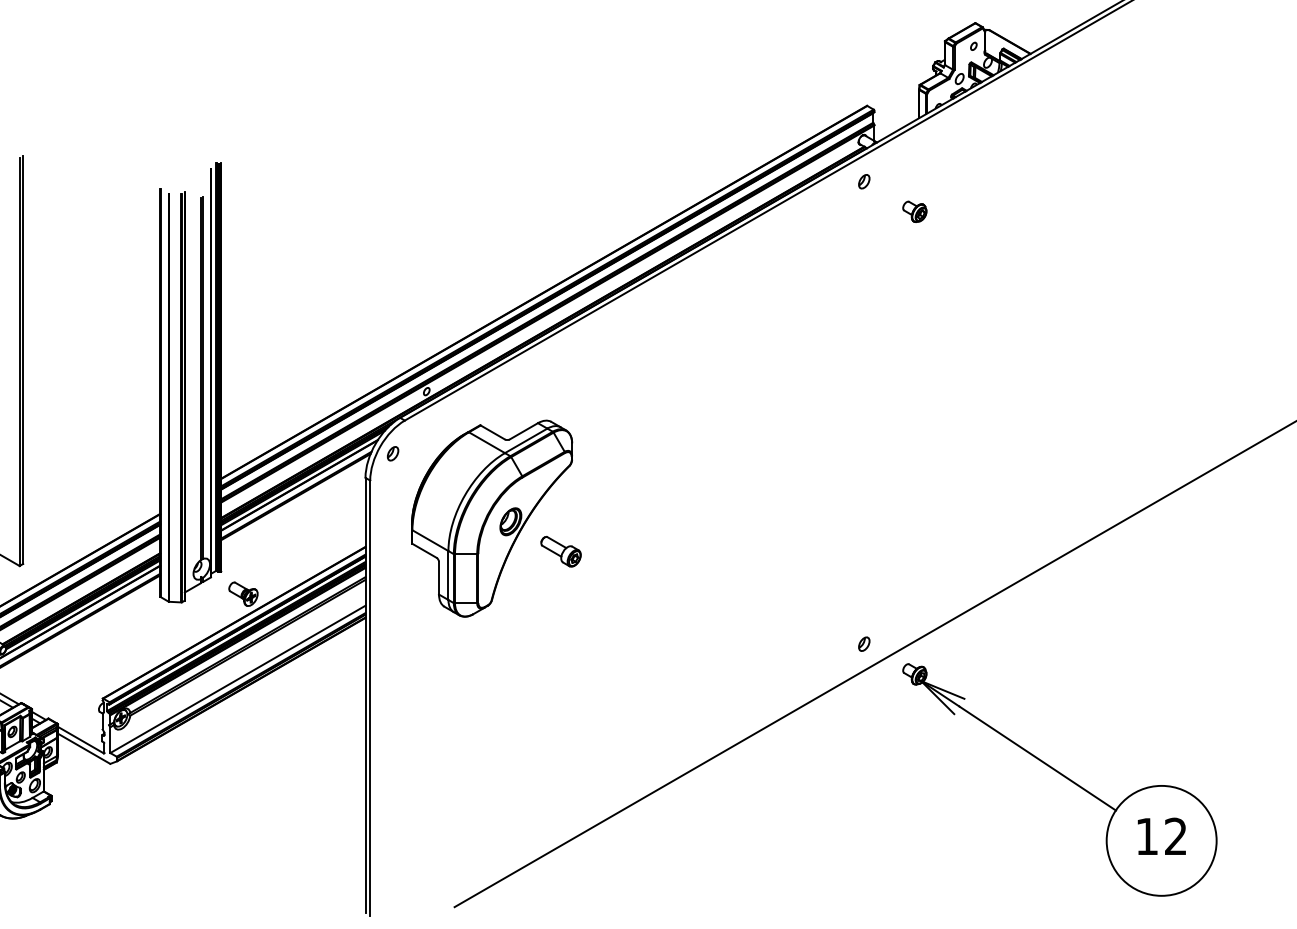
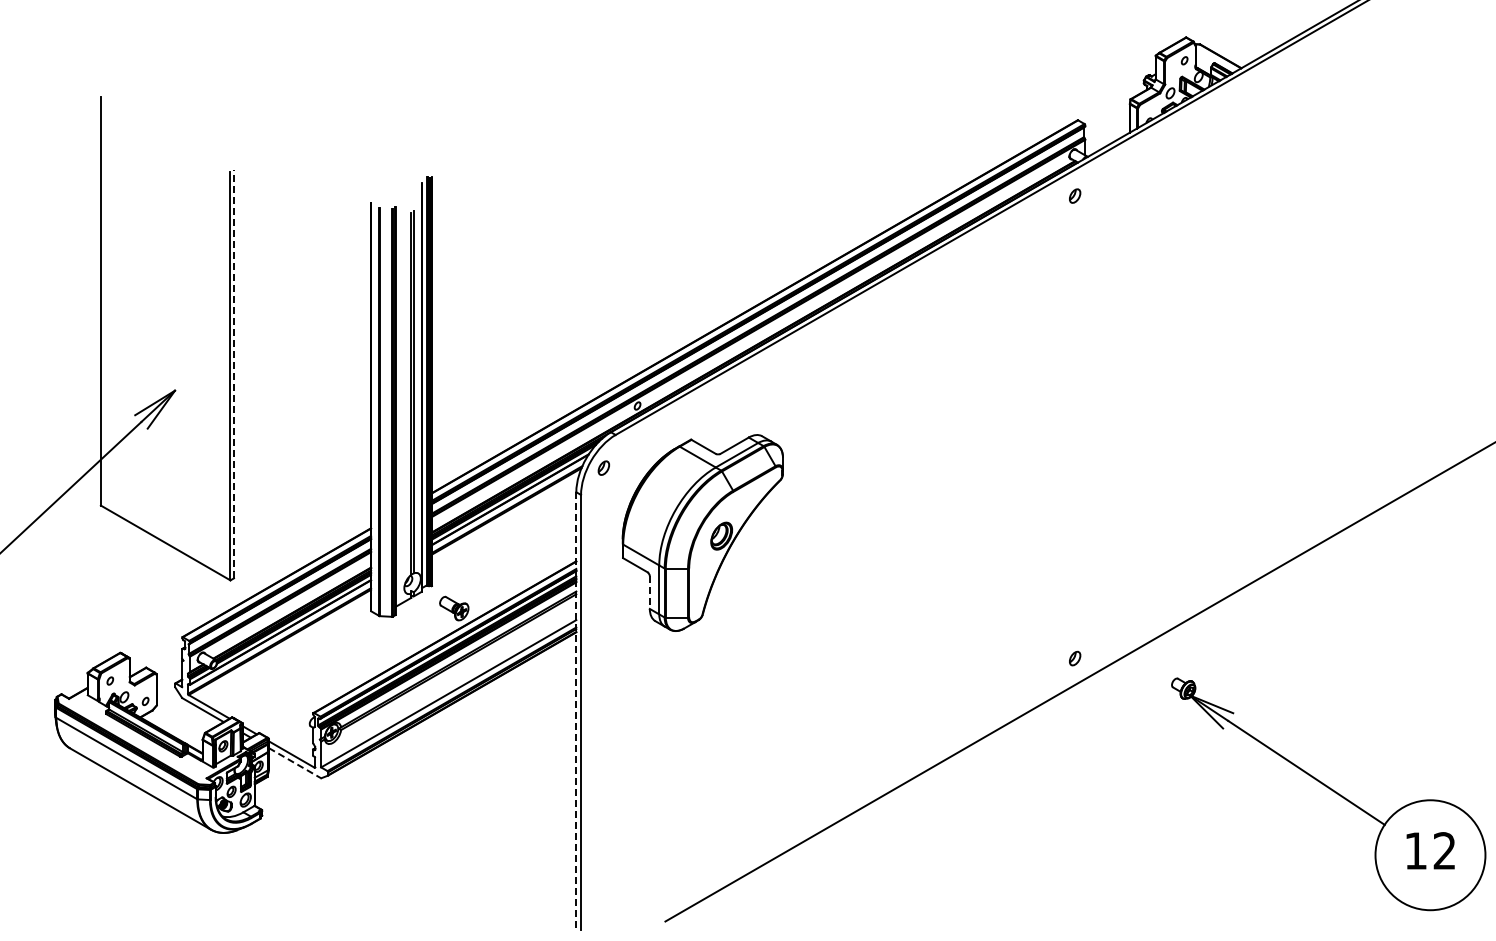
part: (914, 212) -> (1125, 226), removed
line: (23, 359) -> (234, 373), solid -> dashed
part: (560, 551) -> (771, 565), removed
line: (438, 579) -> (649, 593), solid -> dashed
line: (365, 695) -> (576, 709), solid -> dashed
line: (84, 749) -> (295, 763), solid -> dashed
part: (1059, 780) -> (1328, 794), moved

